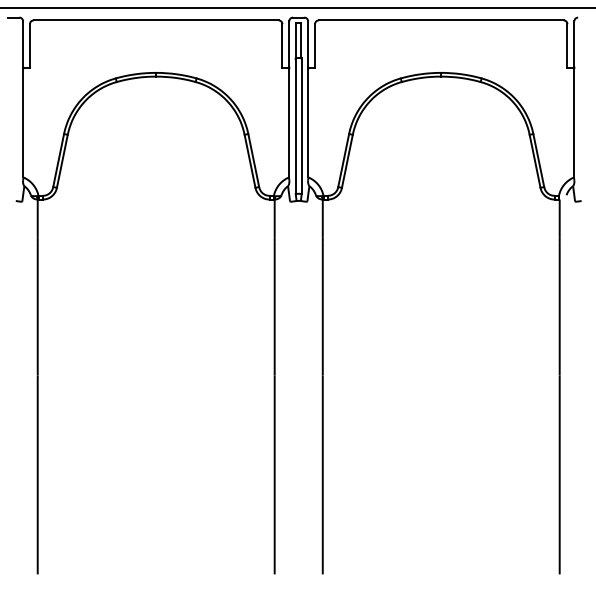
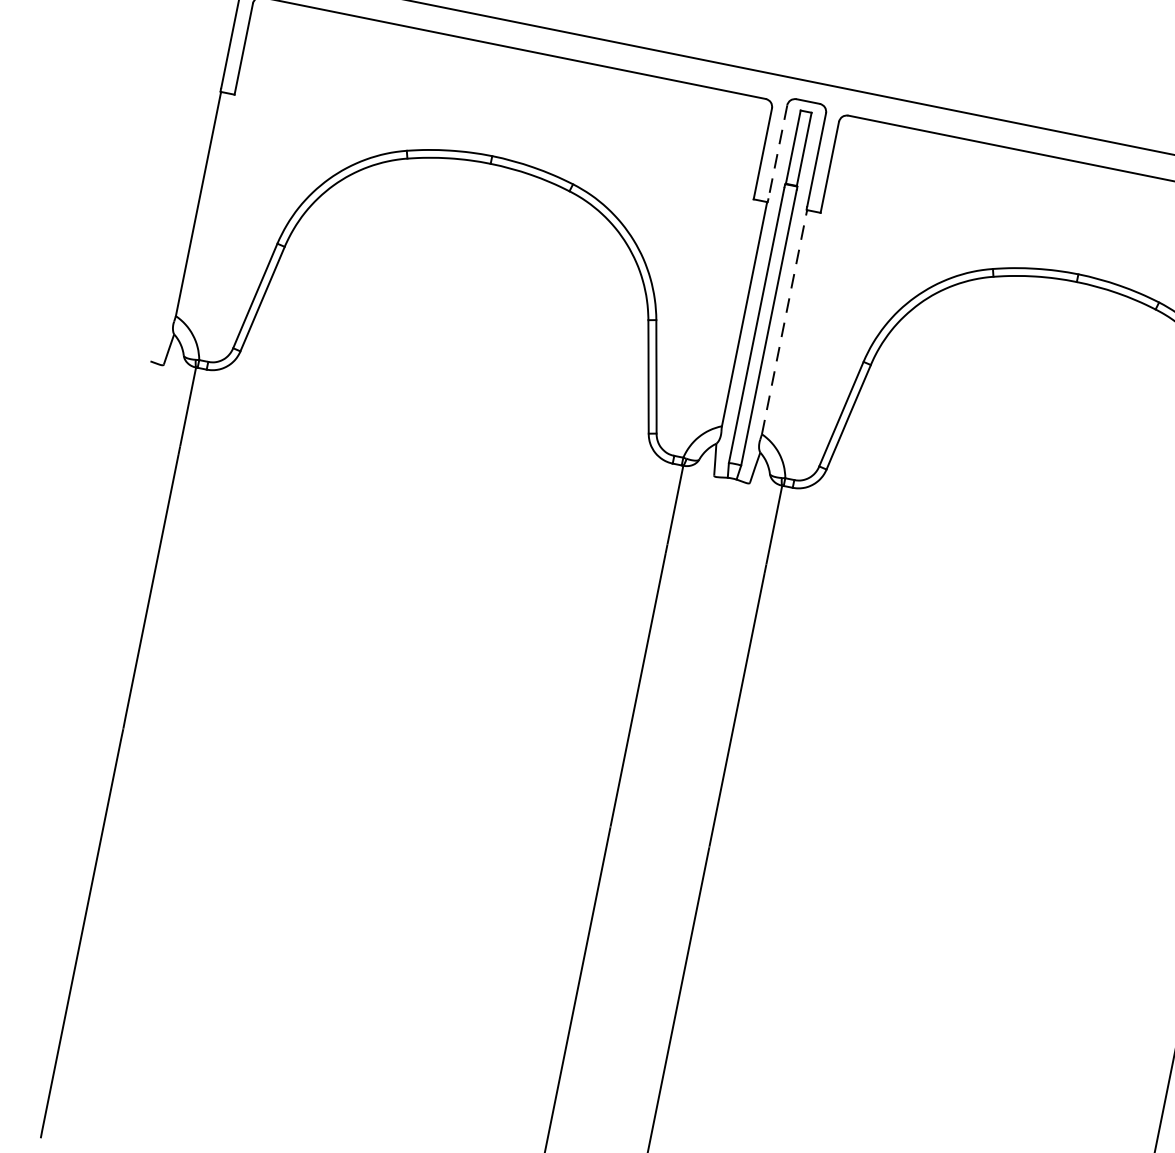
line: (289, 43) -> (778, 150), solid -> dashed
line: (308, 122) -> (784, 321), solid -> dashed

